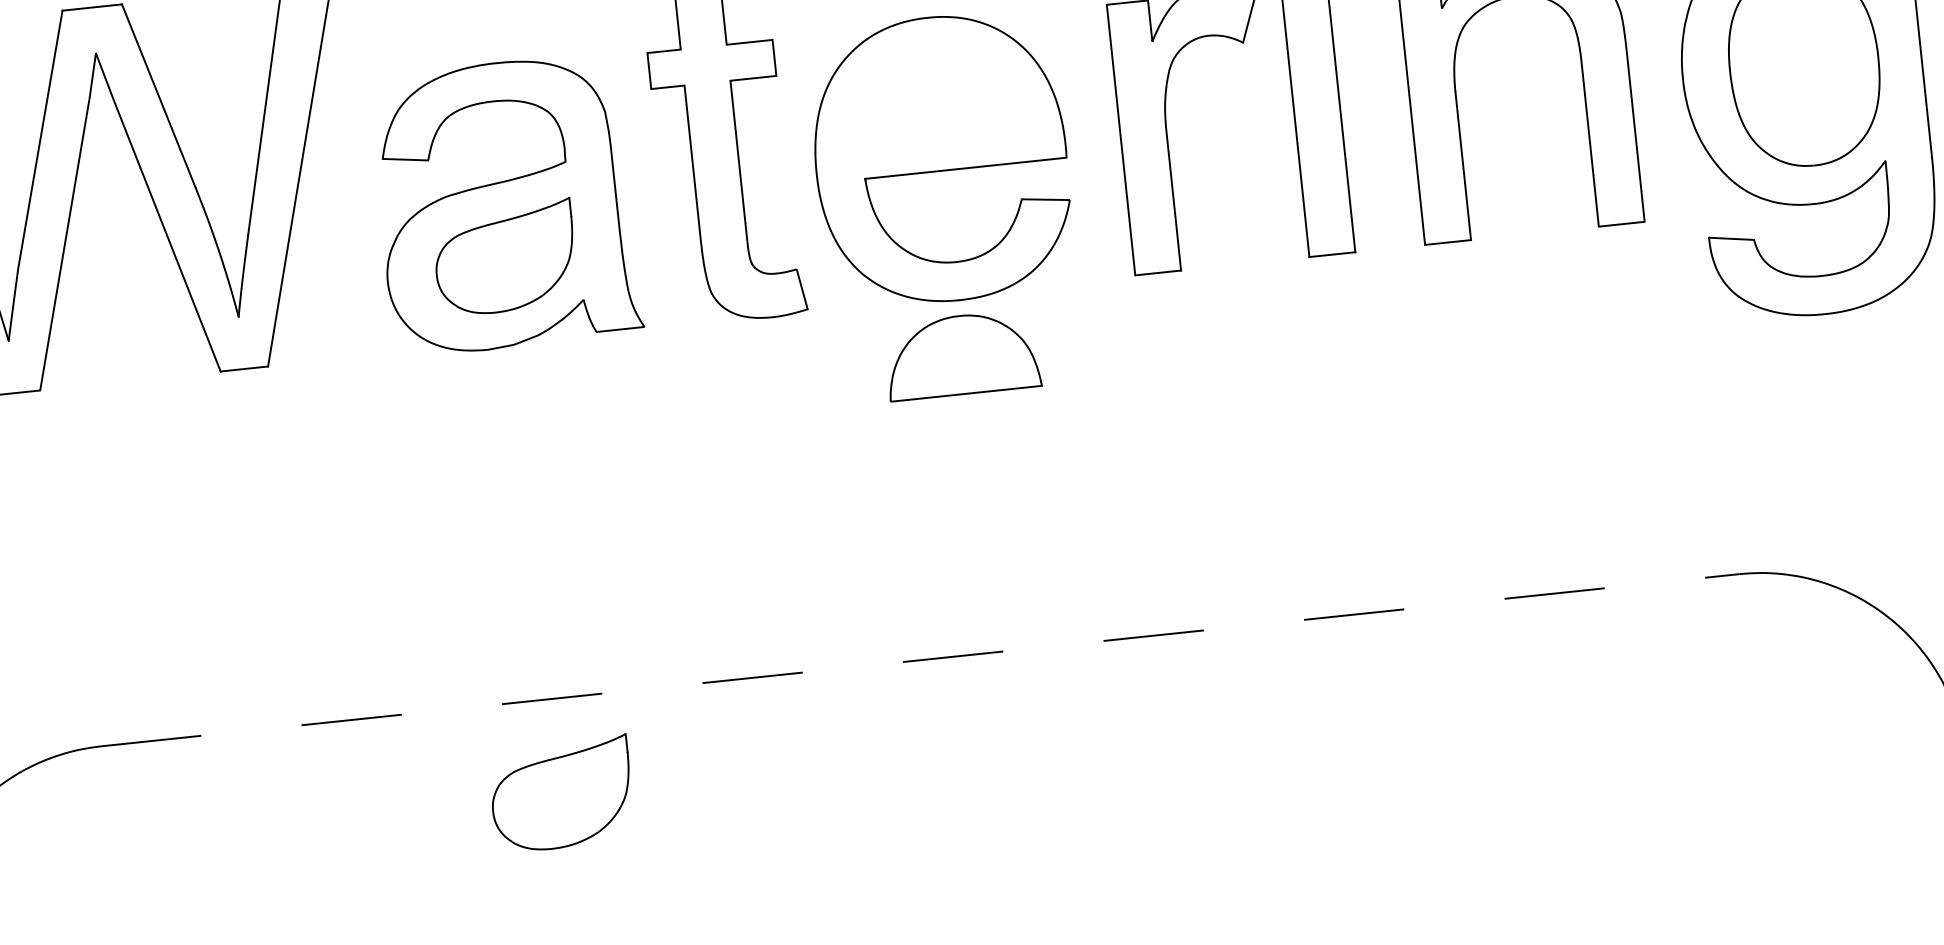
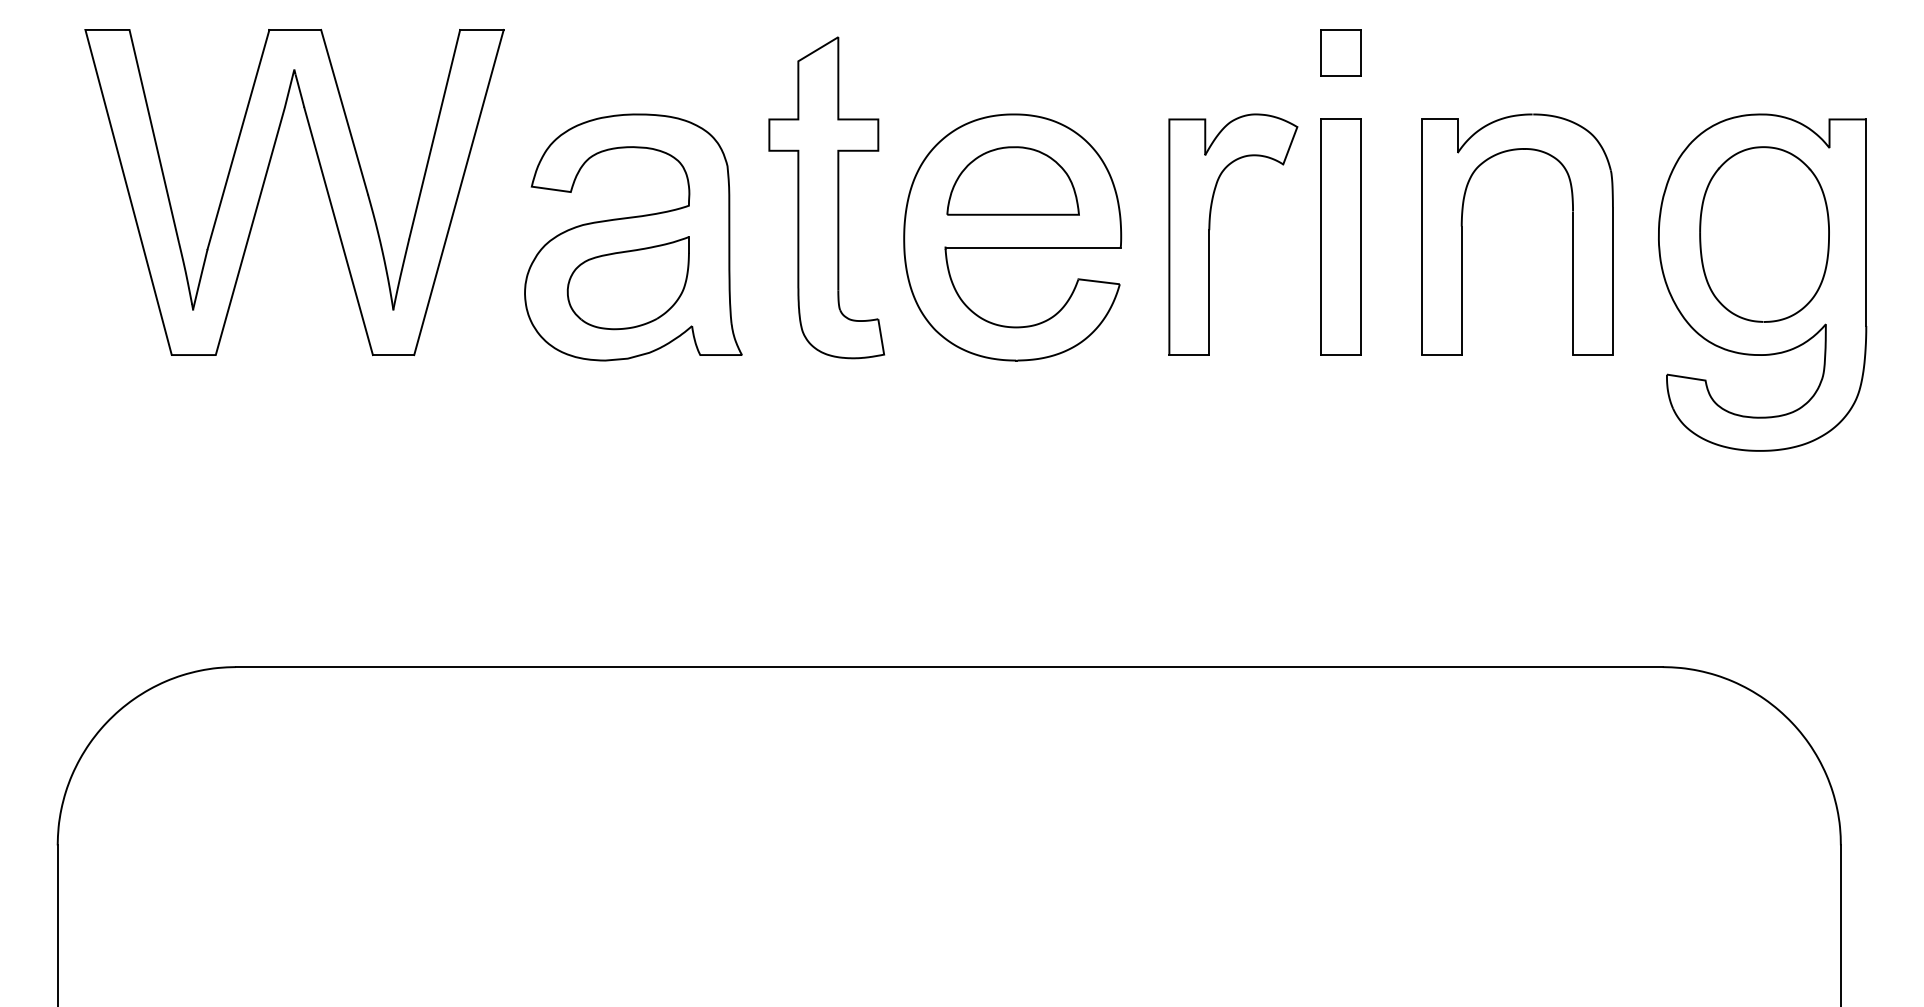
part: (961, 354) -> (1012, 180), moved
line: (920, 660) -> (949, 667), dashed -> solid
part: (560, 794) -> (627, 750), removed

